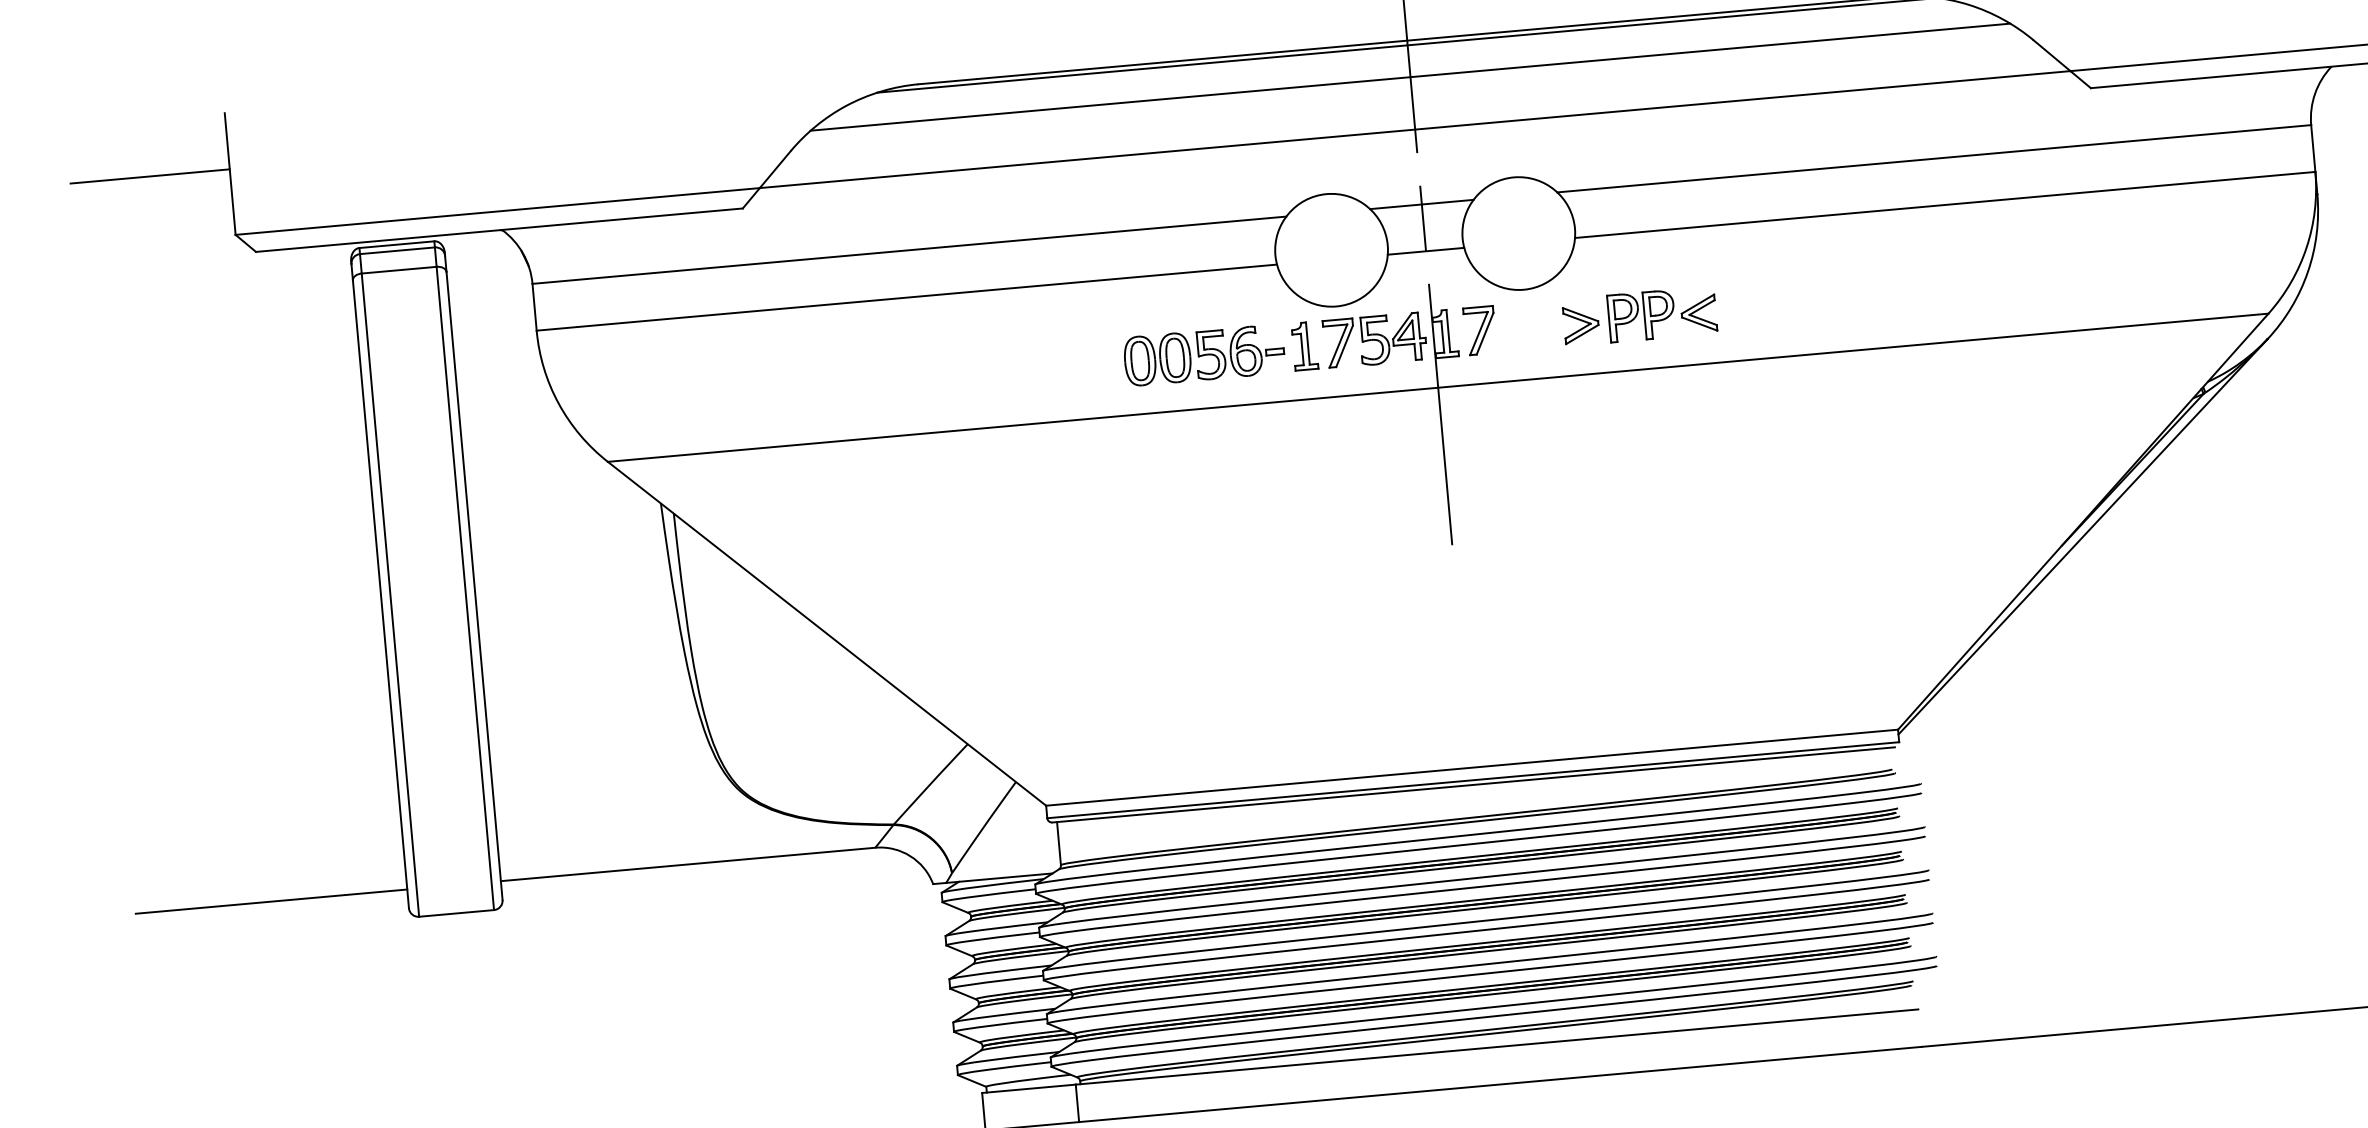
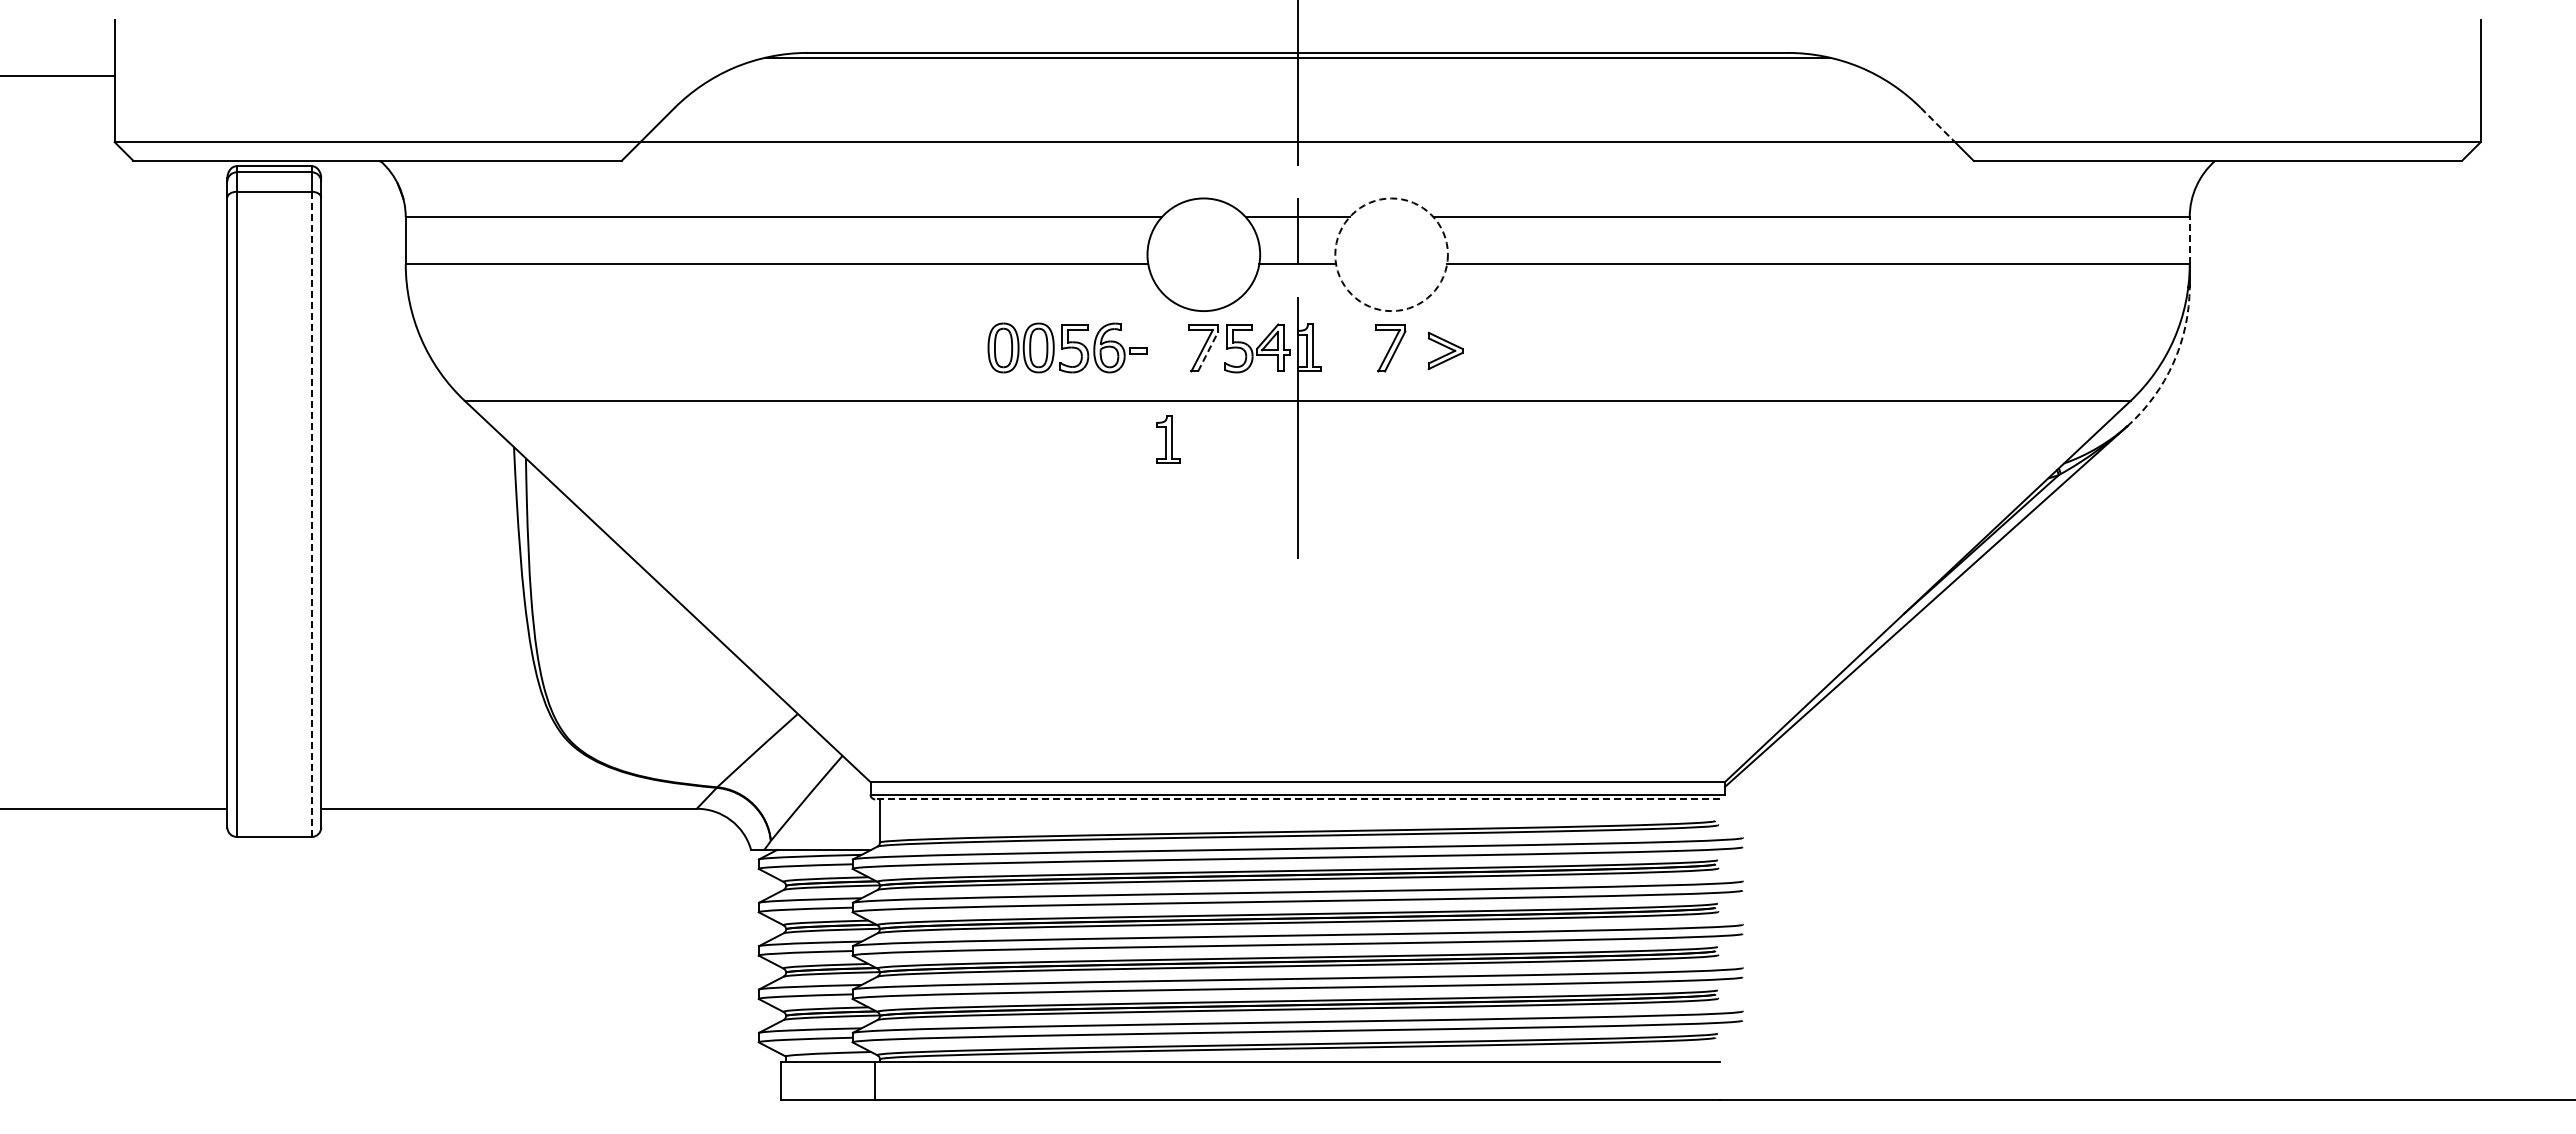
line: (2052, 56) -> (1938, 125), solid -> dashed
line: (1410, 77) -> (1297, 89), removed
line: (2313, 148) -> (2189, 240), solid -> dashed
circle: (1518, 233) -> (1391, 254), solid -> dashed
arc: (2308, 272) -> (2173, 363), solid -> dashed
part: (1662, 313) -> (1527, 347), removed
part: (1480, 331) -> (1390, 348), moved
part: (1304, 345) -> (1168, 439), moved
line: (1344, 346) -> (1208, 351), solid -> dashed
line: (464, 588) -> (311, 514), solid -> dashed
line: (1473, 785) -> (1297, 799), solid -> dashed

